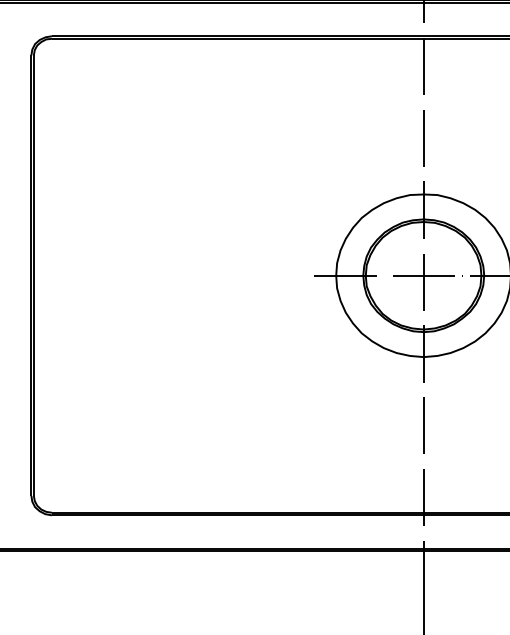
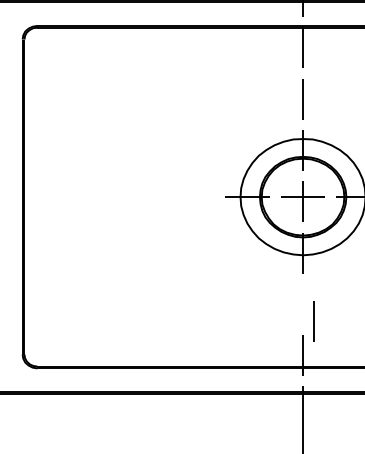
line: (423, 425) -> (313, 321), moved

